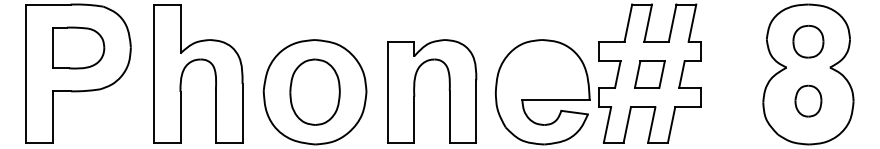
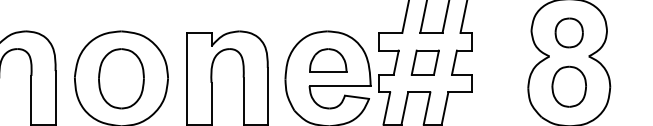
part: (542, 71) -> (327, 59), added
part: (808, 101) -> (569, 87), size x1.43

